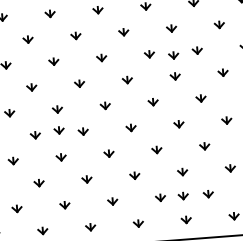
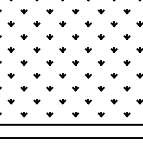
part: (172, 54) -> (100, 25), removed
part: (58, 129) -> (36, 60), removed
part: (183, 196) -> (100, 101), removed

